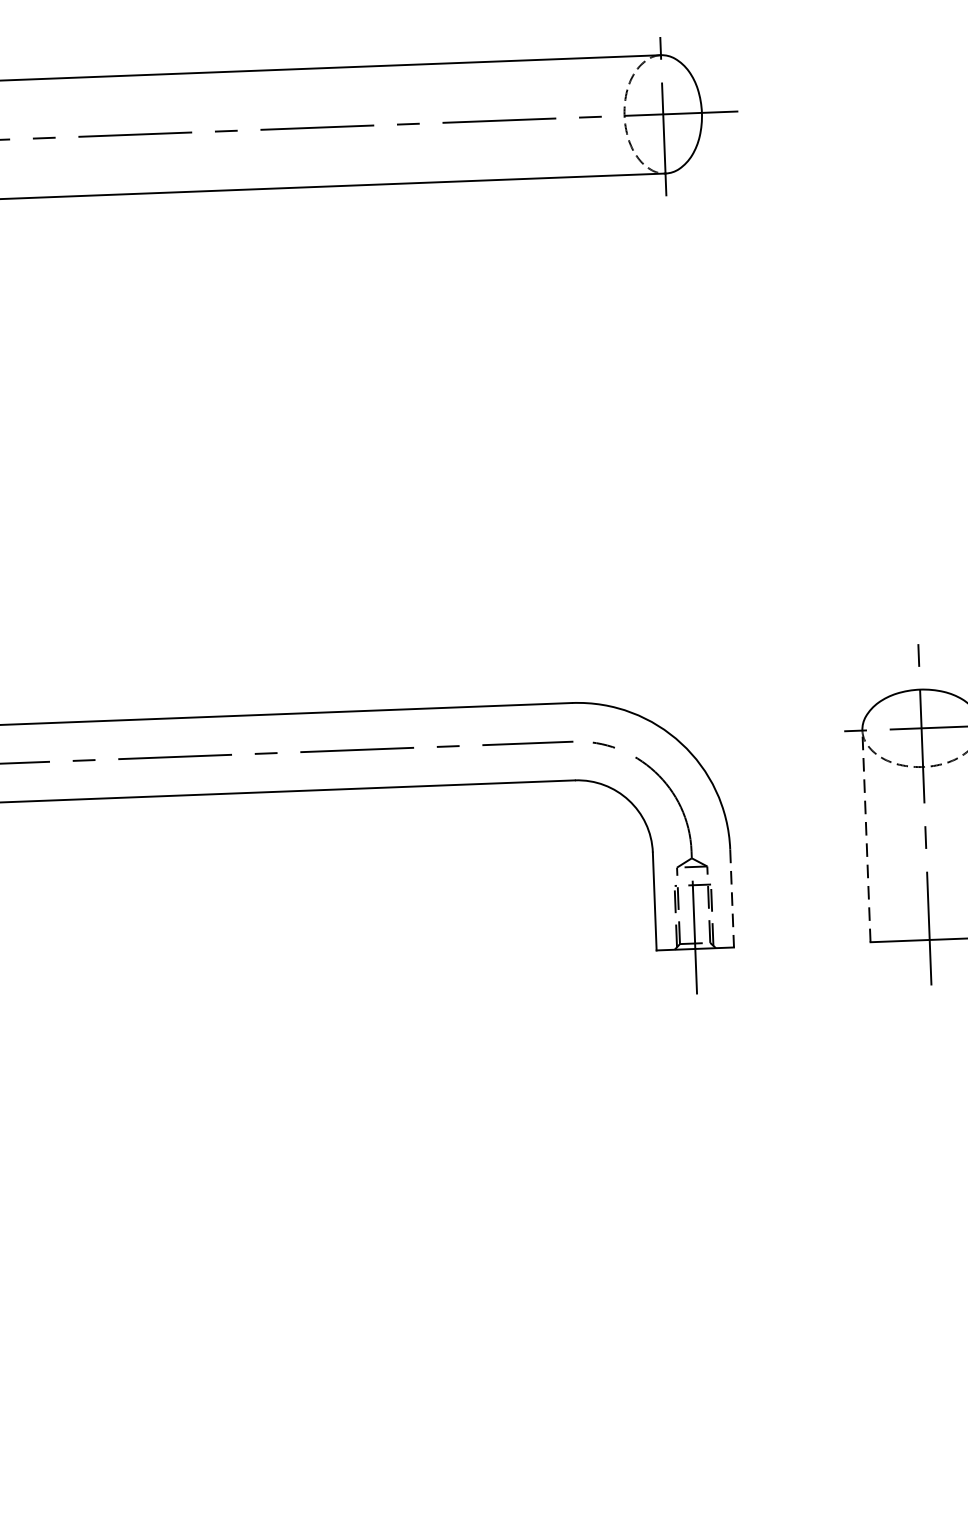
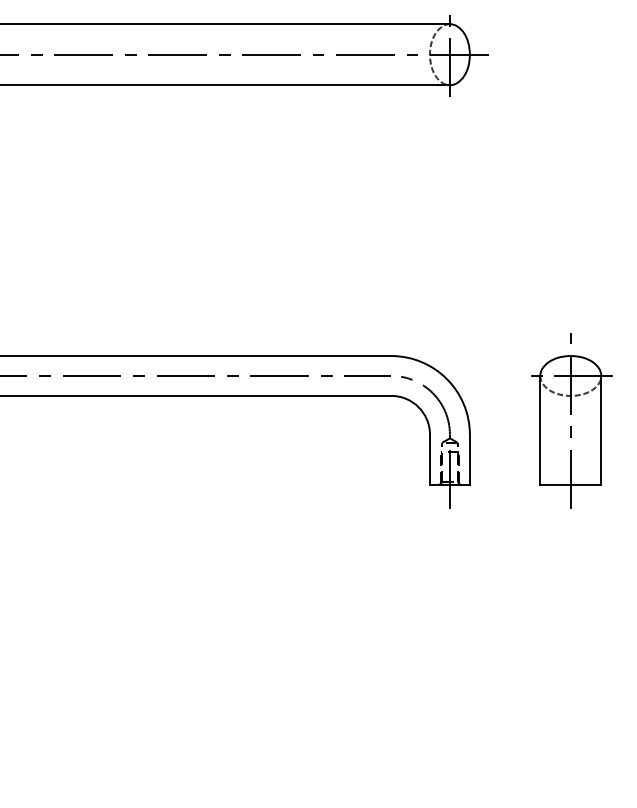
line: (866, 836) -> (540, 430), dashed -> solid
line: (731, 899) -> (469, 460), dashed -> solid

